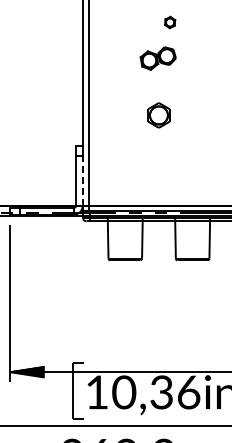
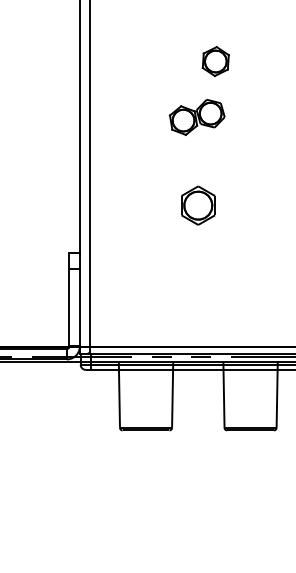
part: (169, 22) -> (214, 61), size x1.67
line: (82, 181) -> (79, 308), dashed -> solid

